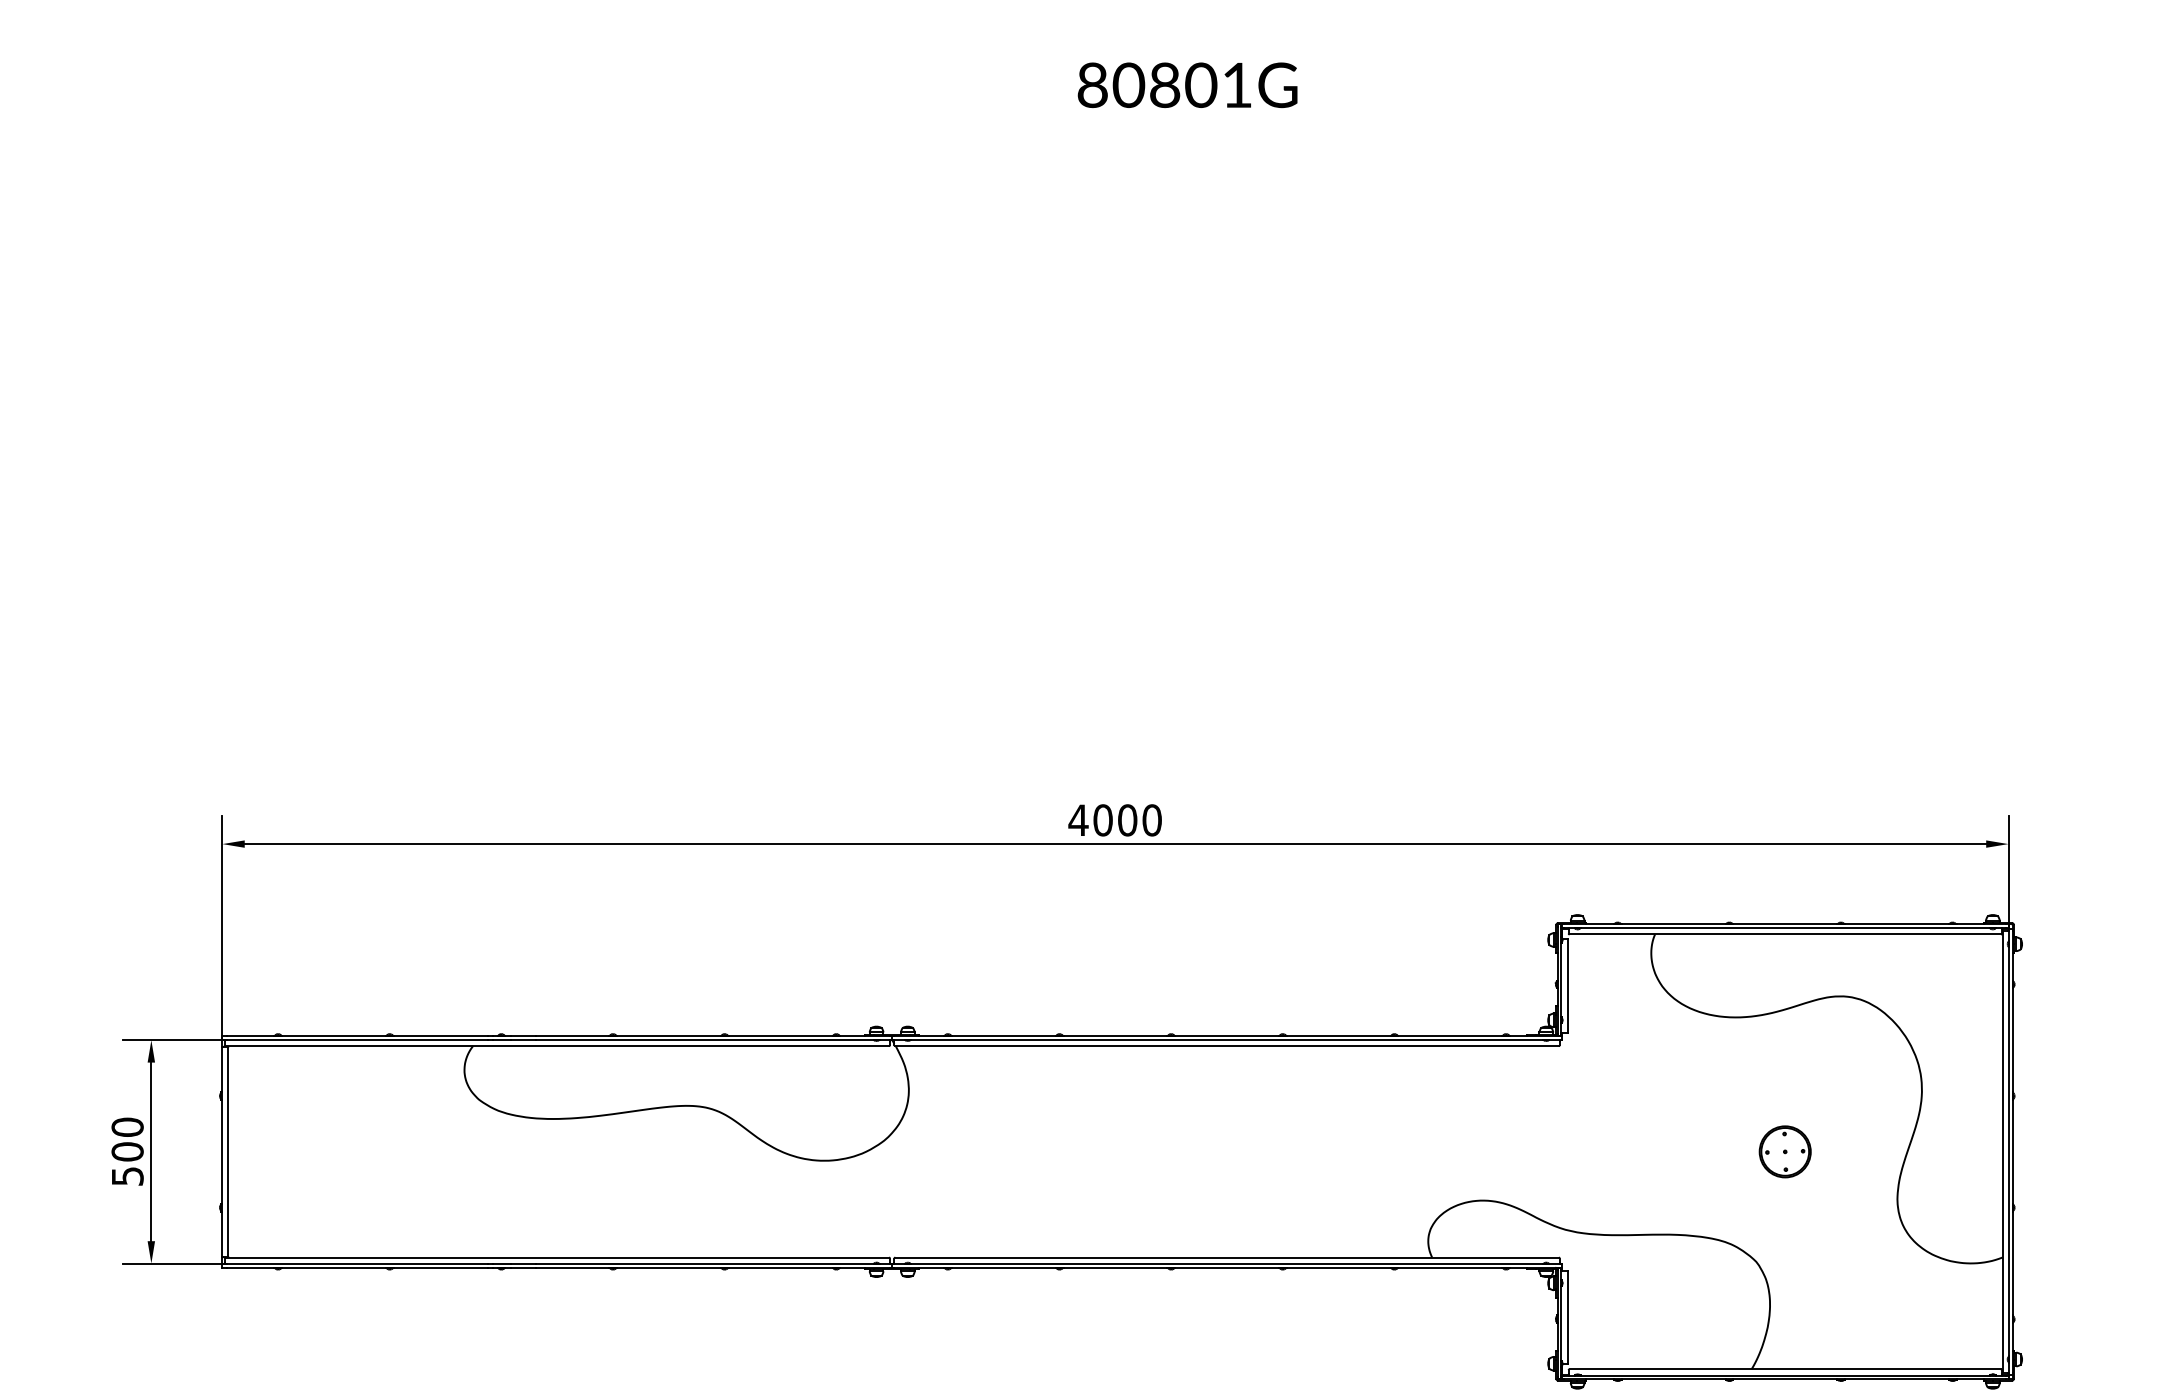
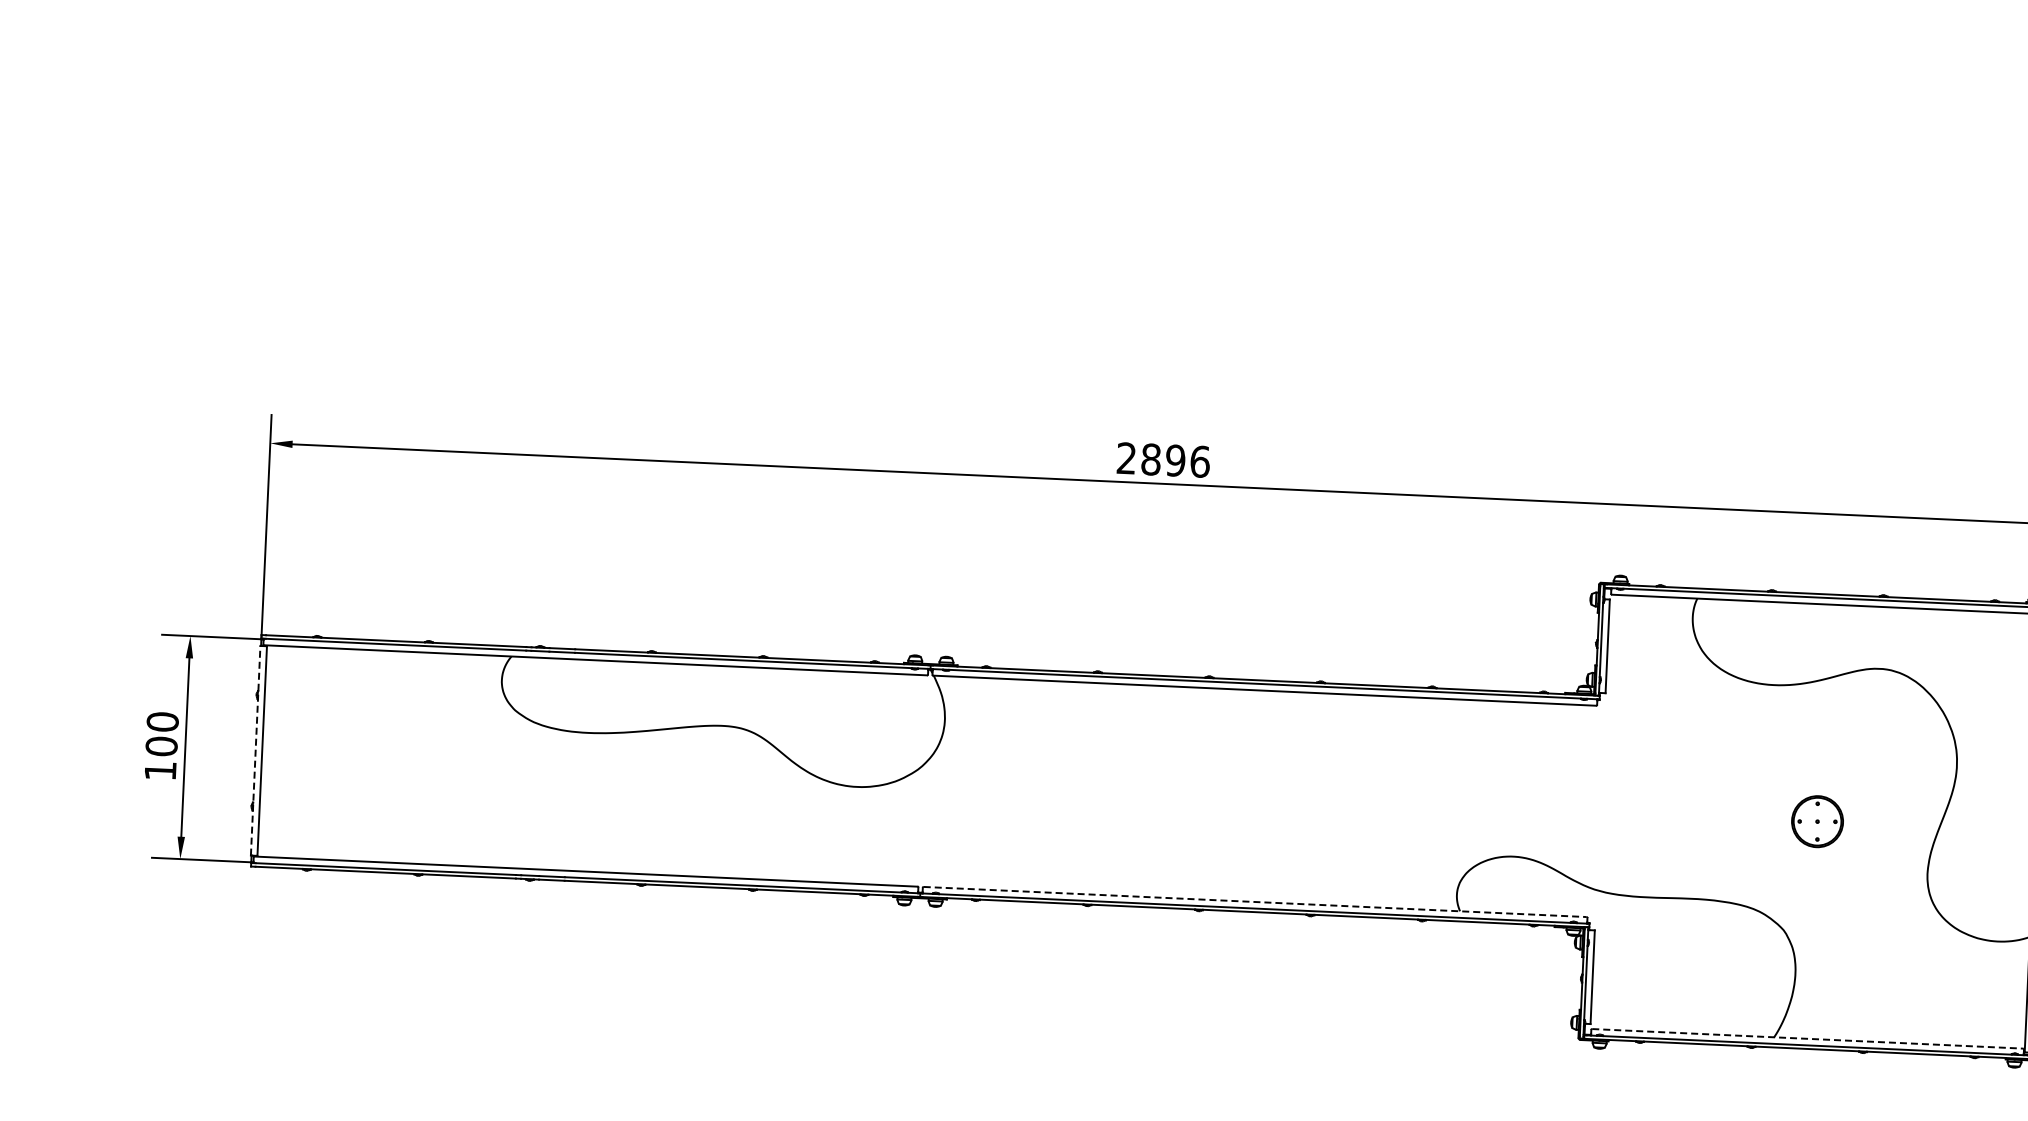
text: (1115, 820) -> (1163, 460), 4000 -> 2896
line: (221, 1151) -> (255, 750), solid -> dashed
text: (127, 1176) -> (160, 771), 500 -> 100
line: (1227, 1257) -> (1255, 901), solid -> dashed
line: (1785, 1369) -> (1807, 1039), solid -> dashed

